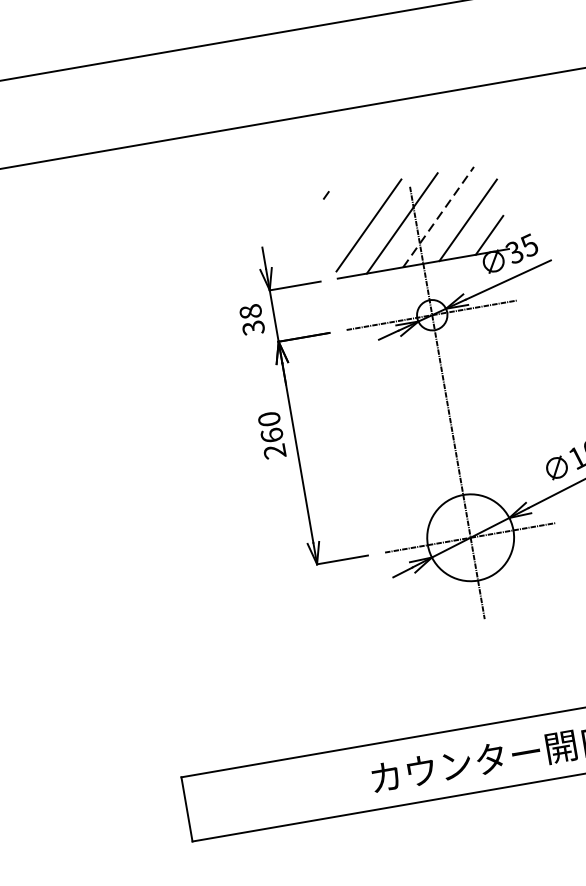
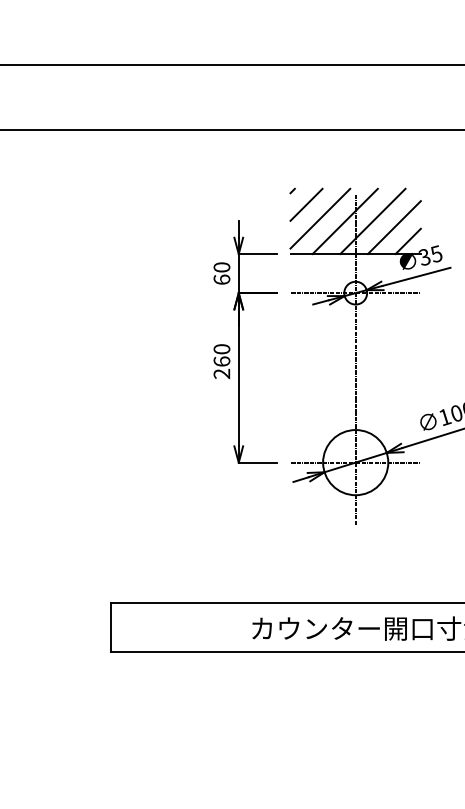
line: (347, 209) -> (306, 204), added
line: (439, 217) -> (373, 221), dashed -> solid
text: (251, 319) -> (221, 273), 38 -> 60

